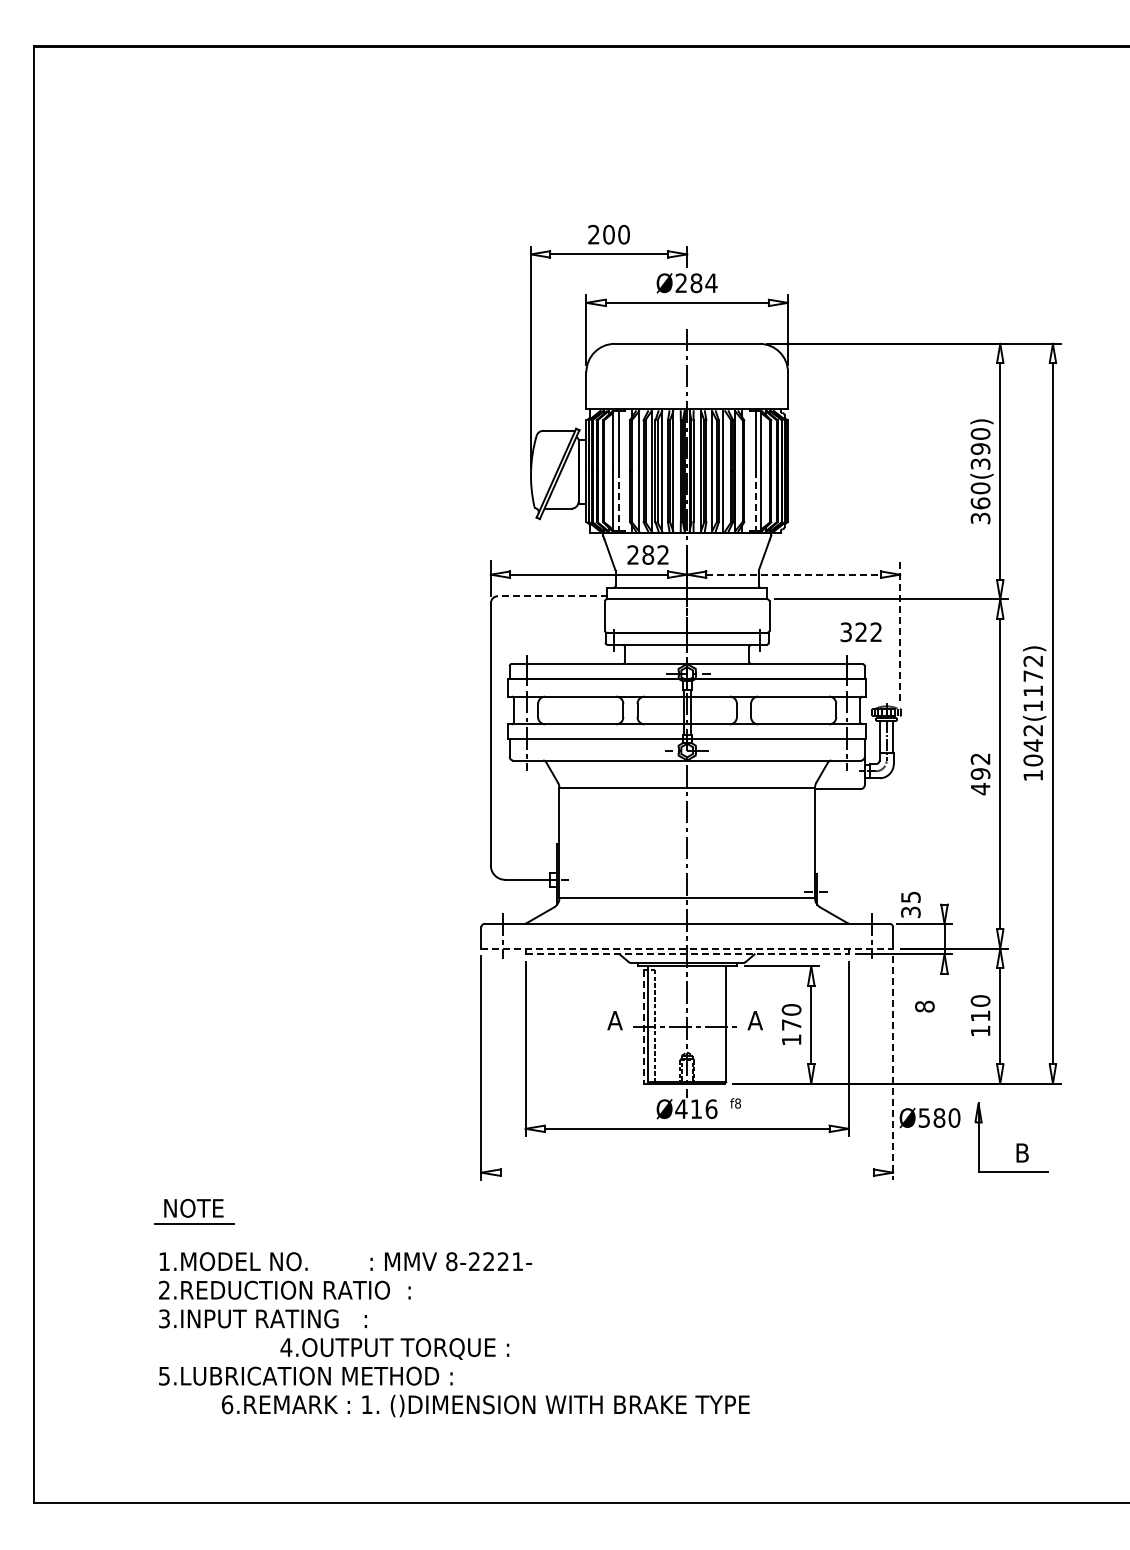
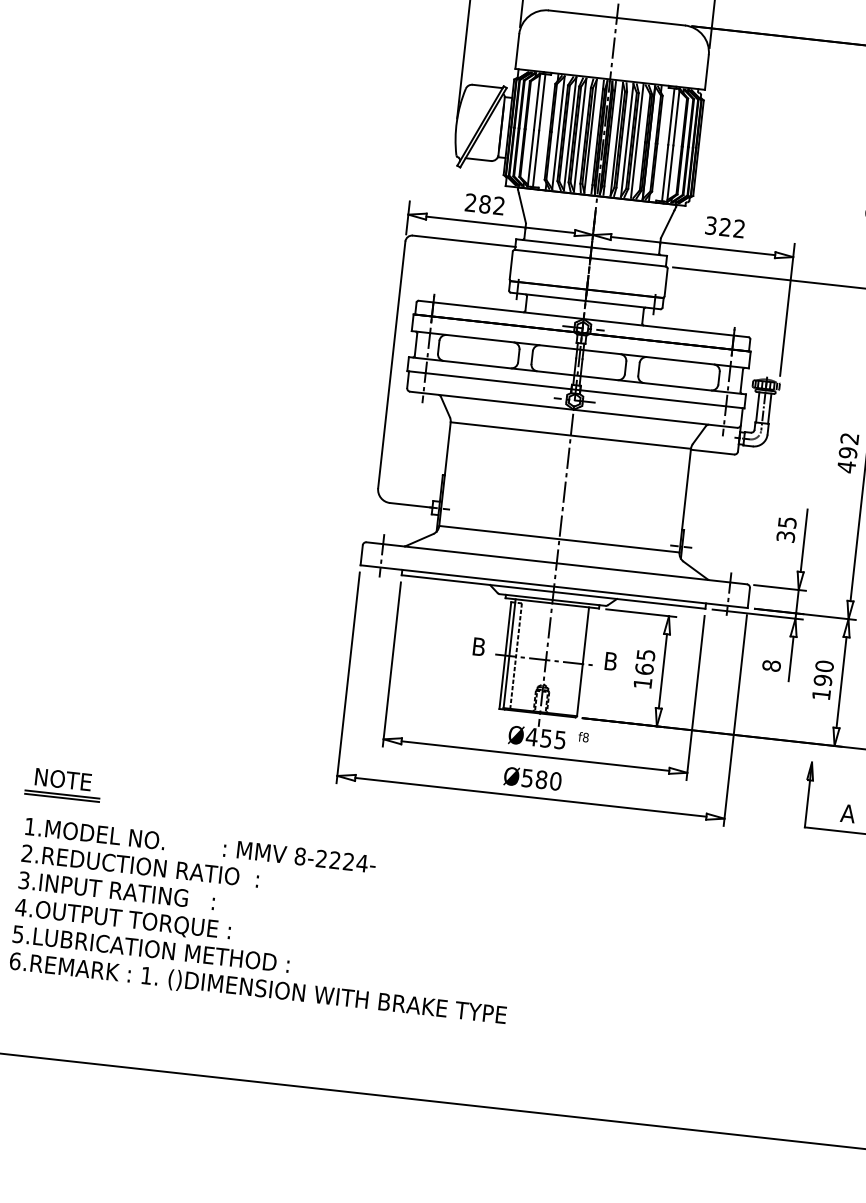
line: (618, 501) -> (535, 159), dashed -> solid
line: (755, 501) -> (664, 173), dashed -> solid
text: (647, 554) -> (484, 203), moved
line: (794, 574) -> (693, 245), dashed -> solid
line: (552, 596) -> (464, 241), dashed -> solid
line: (900, 630) -> (787, 309), dashed -> solid
text: (860, 632) -> (724, 227), moved
line: (944, 871) -> (804, 540), added
text: (910, 904) -> (786, 529), moved
line: (687, 948) -> (554, 586), dashed -> solid
line: (687, 954) -> (553, 592), dashed -> solid
line: (944, 996) -> (791, 658), added
text: (980, 1016) -> (822, 680), 110 -> 190
text: (791, 1017) -> (645, 662), 170 -> 165
text: (614, 1020) -> (478, 646), A -> B
text: (754, 1020) -> (609, 661), A -> B
line: (643, 1026) -> (504, 655), dashed -> solid
line: (893, 1068) -> (735, 720), dashed -> solid
text: (703, 1109) -> (552, 739), Ø416 -> Ø455
text: (929, 1117) -> (532, 778), moved
text: (1021, 1152) -> (847, 813), B -> A
line: (686, 1172) -> (530, 797), added
line: (194, 1227) -> (61, 797), added
text: (517, 1261) -> (362, 863), 8-2221- -> 8-2224-
text: (394, 1348) -> (122, 919), moved
text: (485, 1405) -> (257, 988), moved

